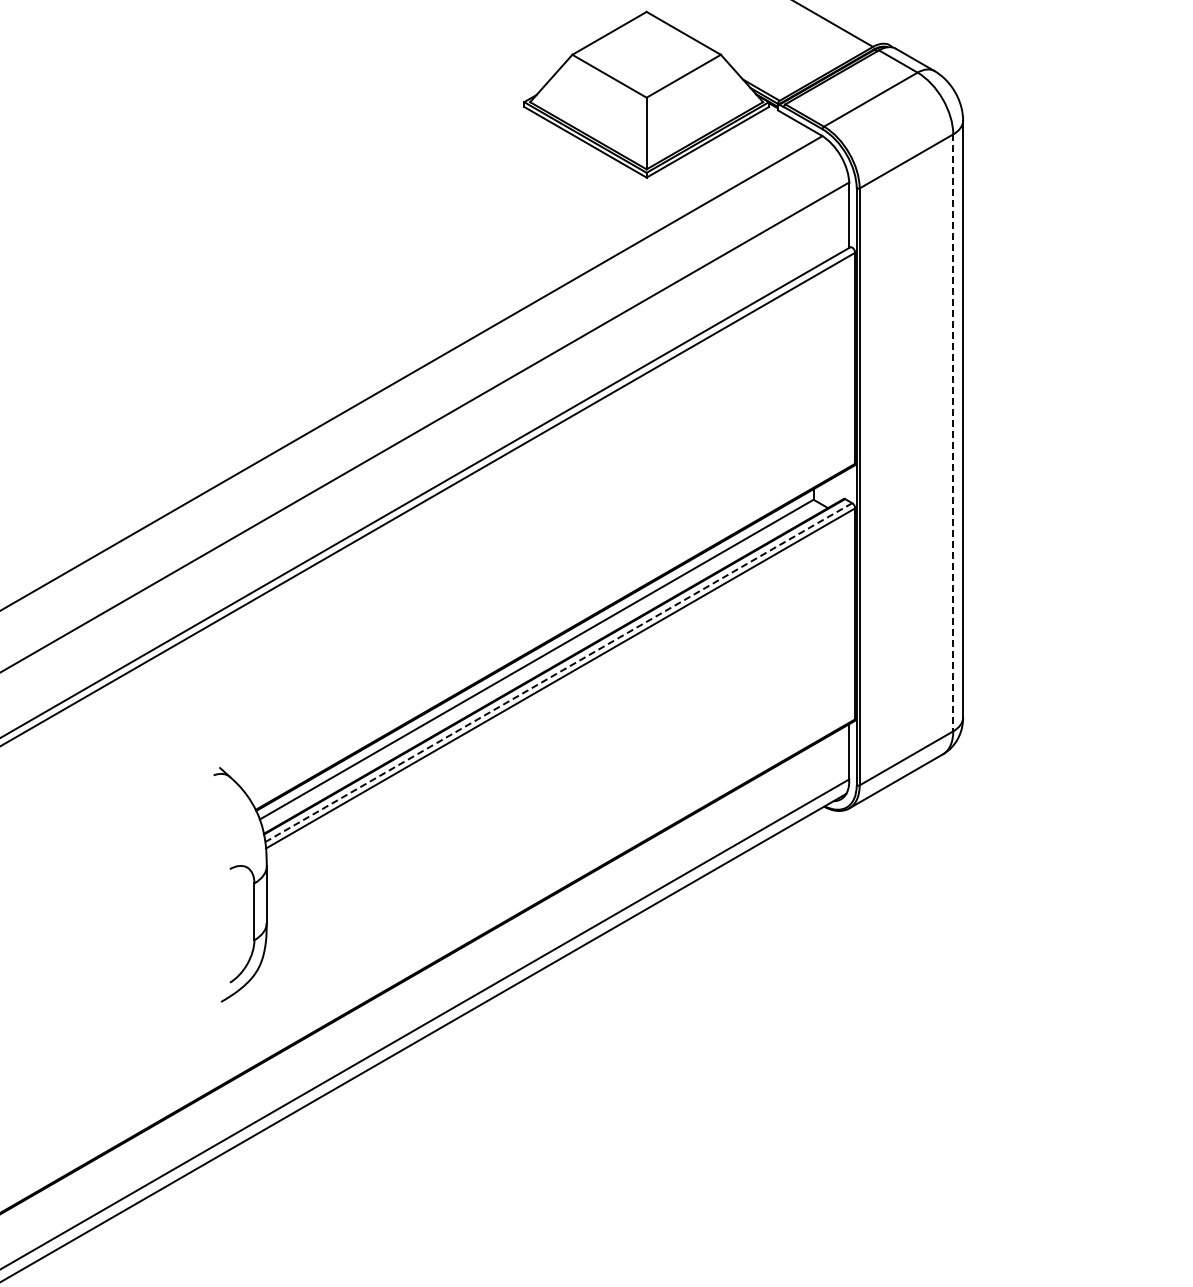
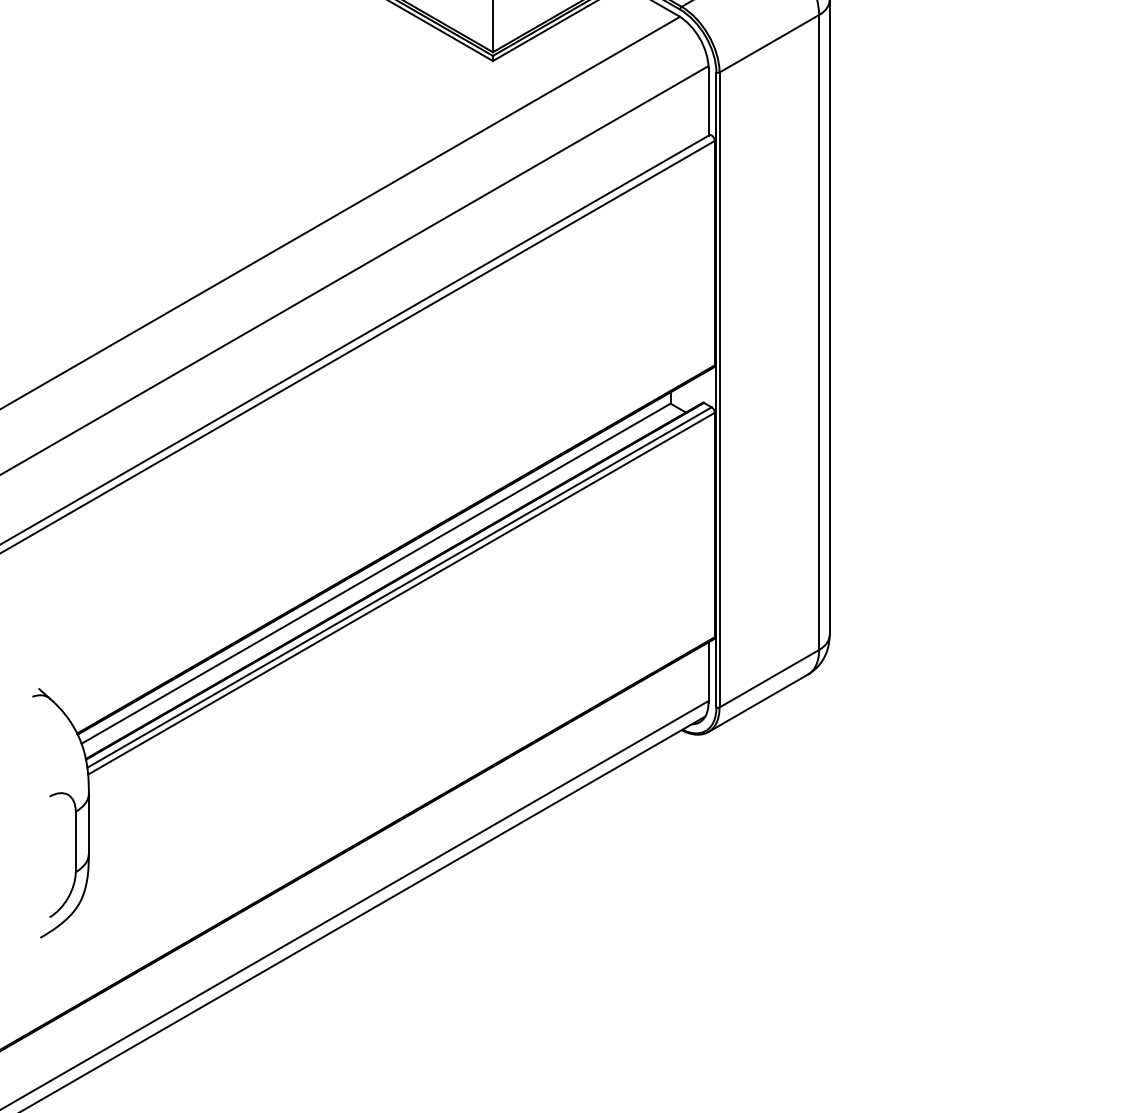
line: (953, 433) -> (819, 333), dashed -> solid
line: (558, 672) -> (399, 587), dashed -> solid

